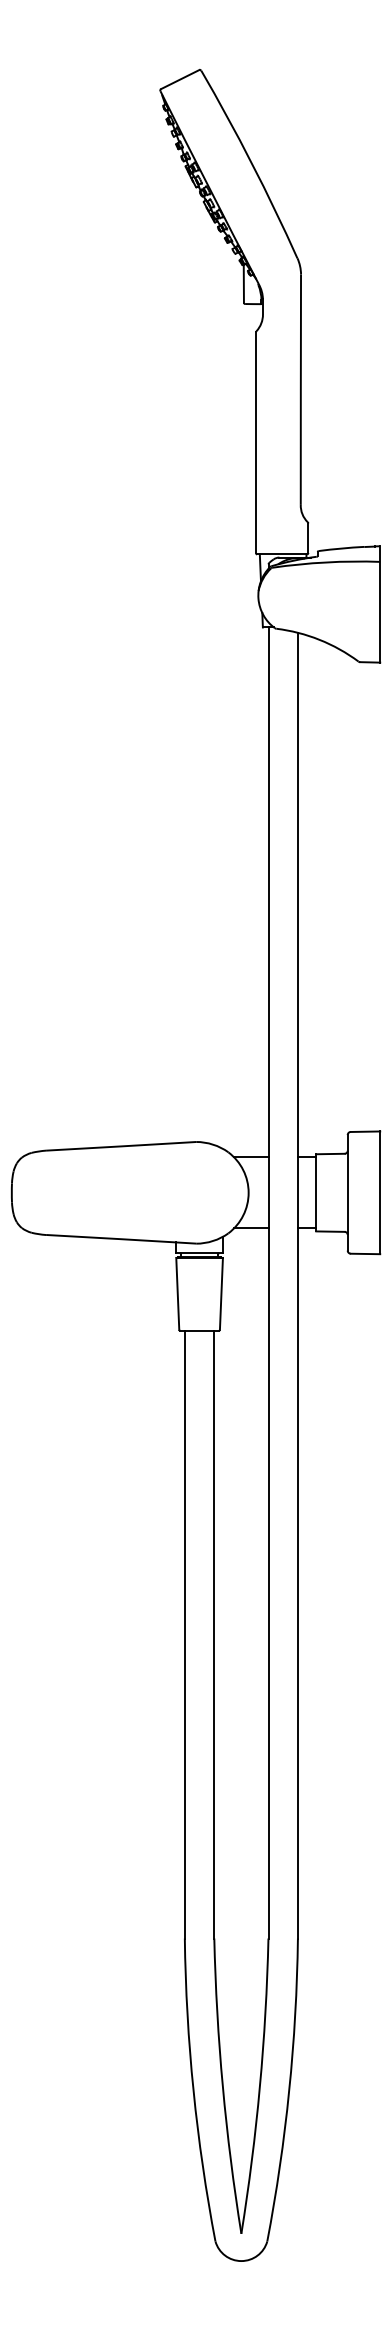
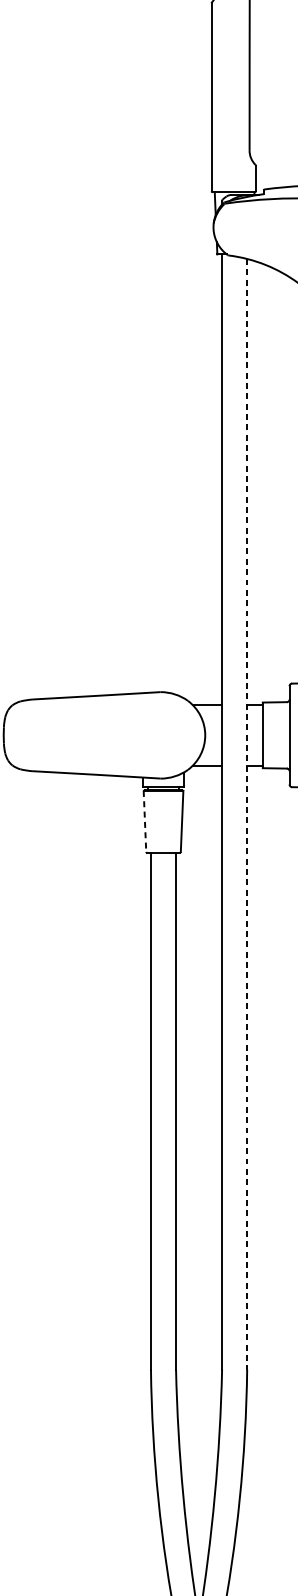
line: (297, 1285) -> (246, 814), solid -> dashed
line: (177, 1294) -> (144, 821), solid -> dashed

